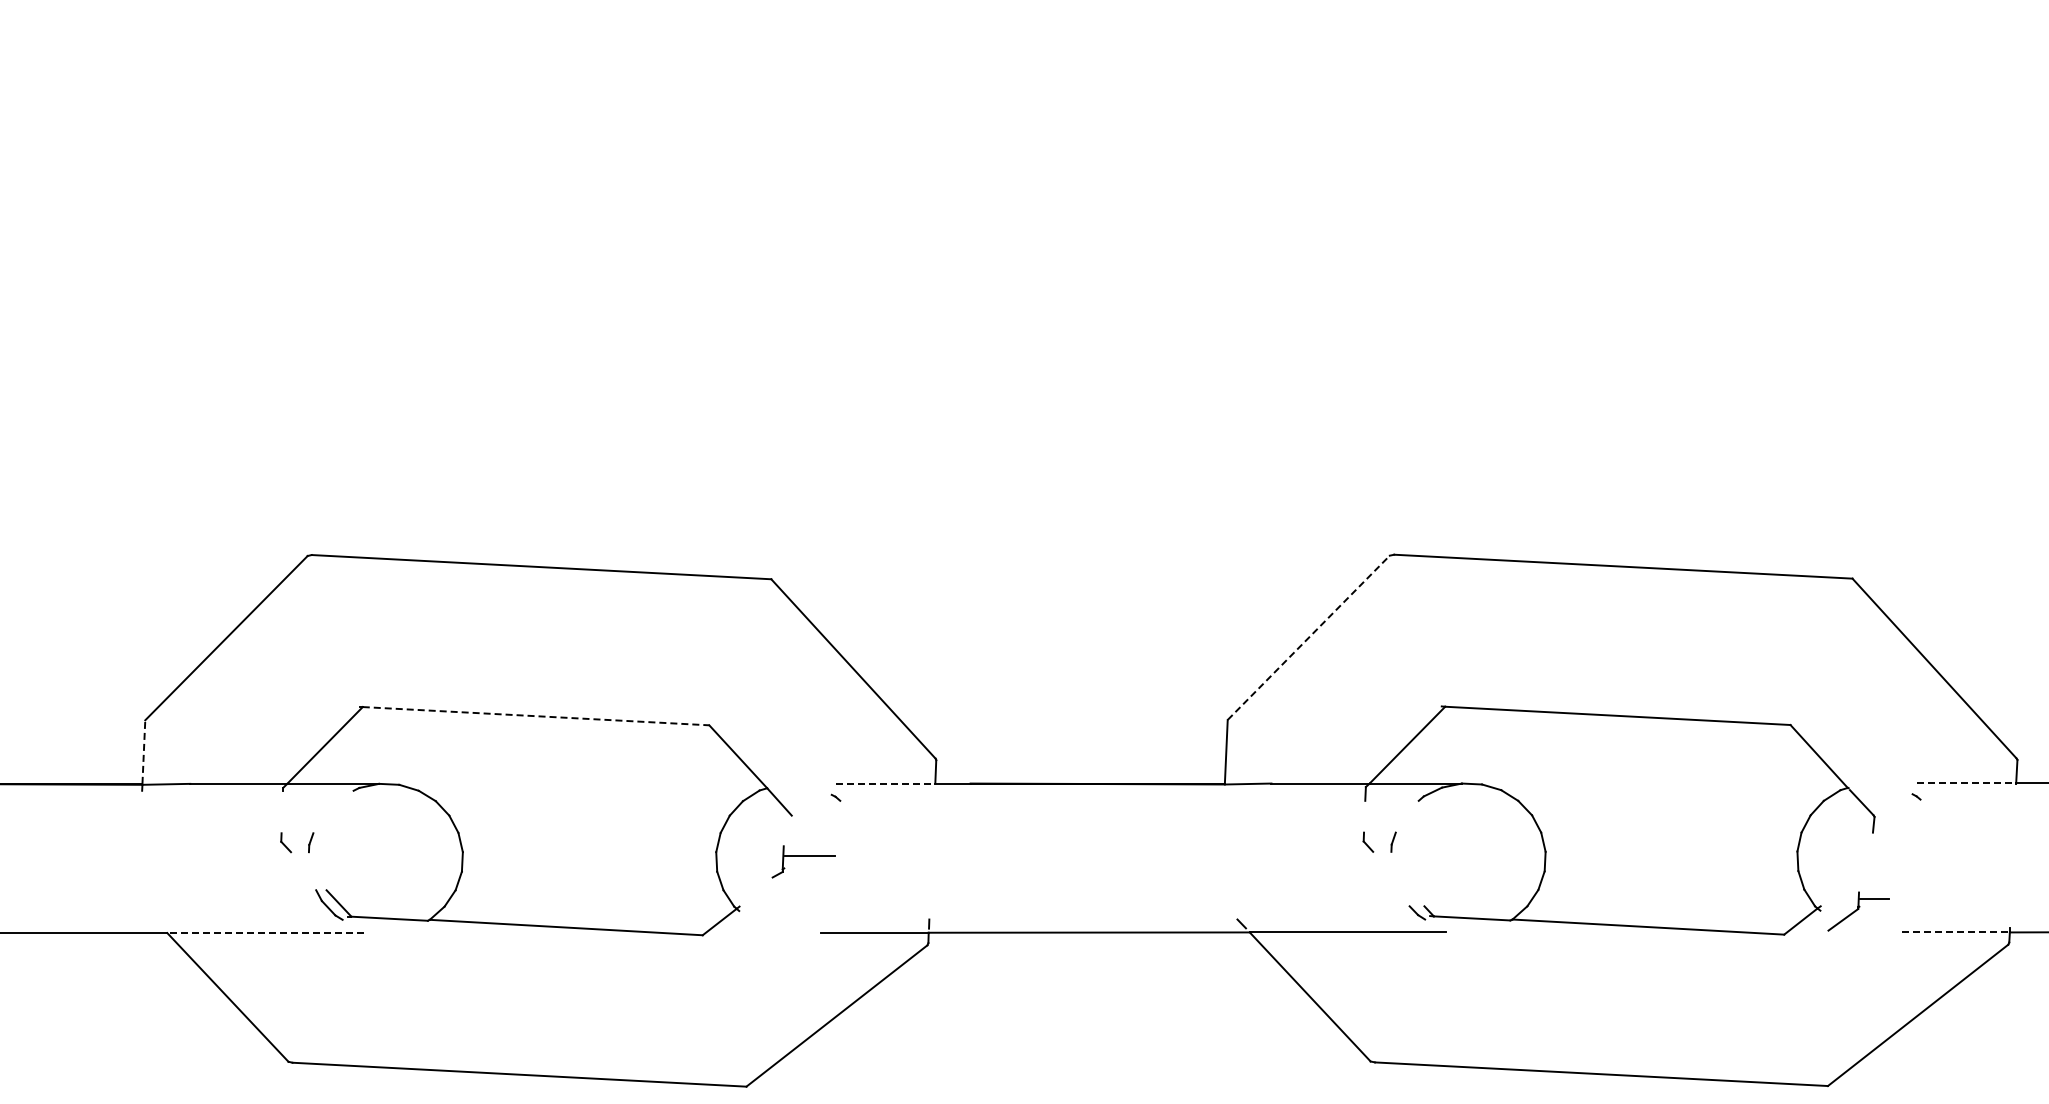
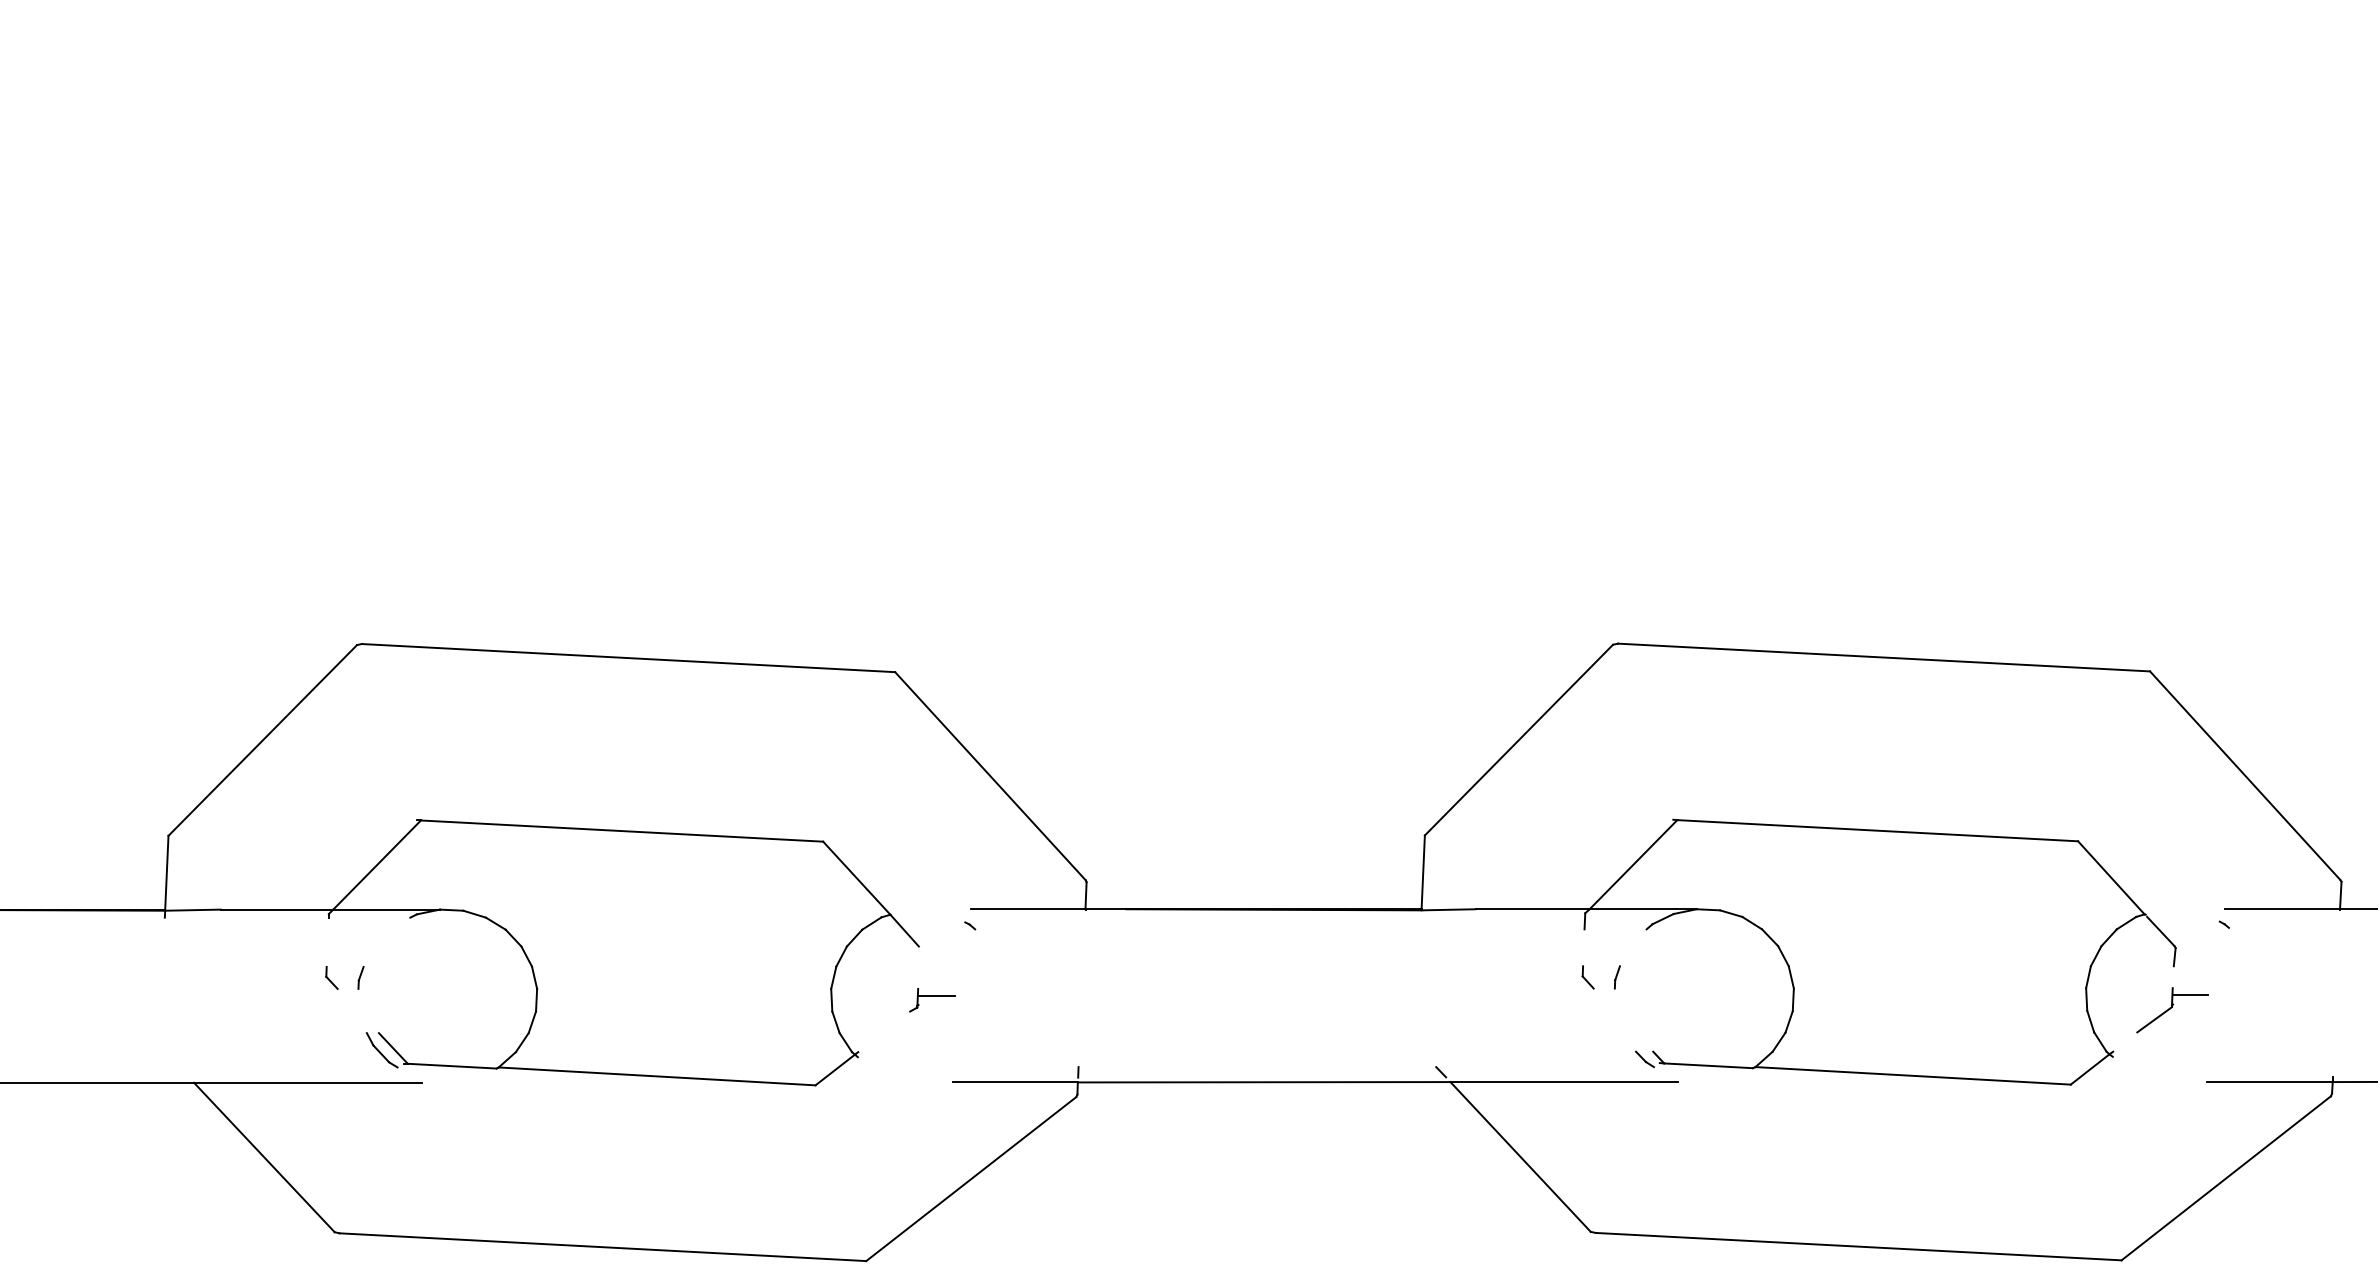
line: (1309, 637) -> (1519, 739), dashed -> solid
line: (536, 716) -> (622, 831), dashed -> solid
line: (143, 752) -> (166, 873), dashed -> solid
line: (886, 783) -> (1028, 909), dashed -> solid
line: (1966, 783) -> (2282, 909), dashed -> solid
part: (803, 861) -> (932, 999), size x0.62
part: (1858, 911) -> (2172, 1010), moved
line: (1955, 932) -> (2269, 1082), dashed -> solid
line: (265, 933) -> (308, 1083), dashed -> solid

